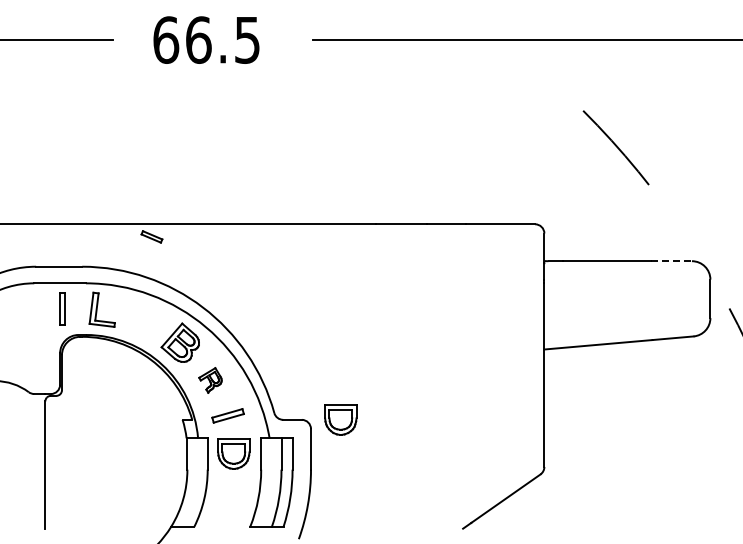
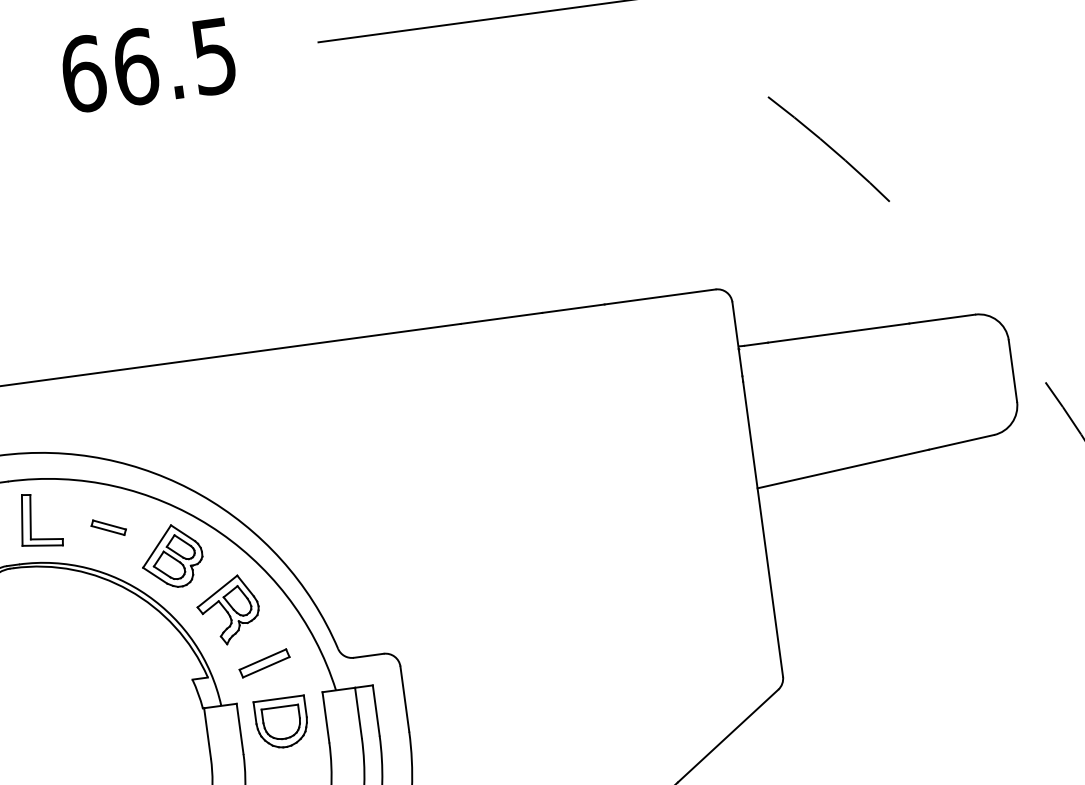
part: (151, 236) -> (107, 527), moved
line: (671, 261) -> (942, 319), dashed -> solid
part: (210, 380) -> (228, 610), size x1.67
part: (340, 419) -> (445, 644), removed

